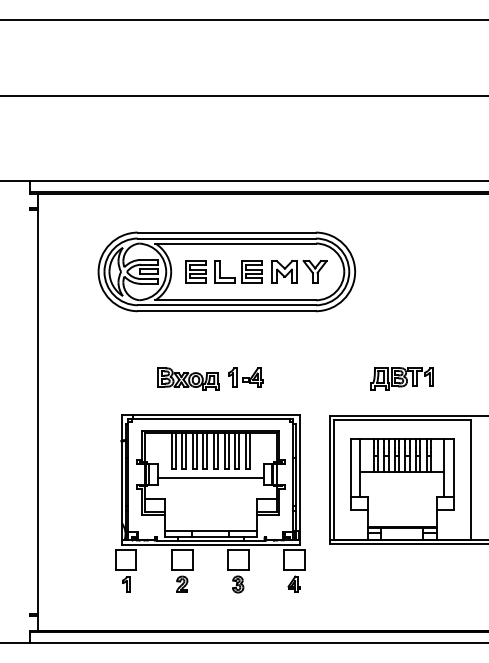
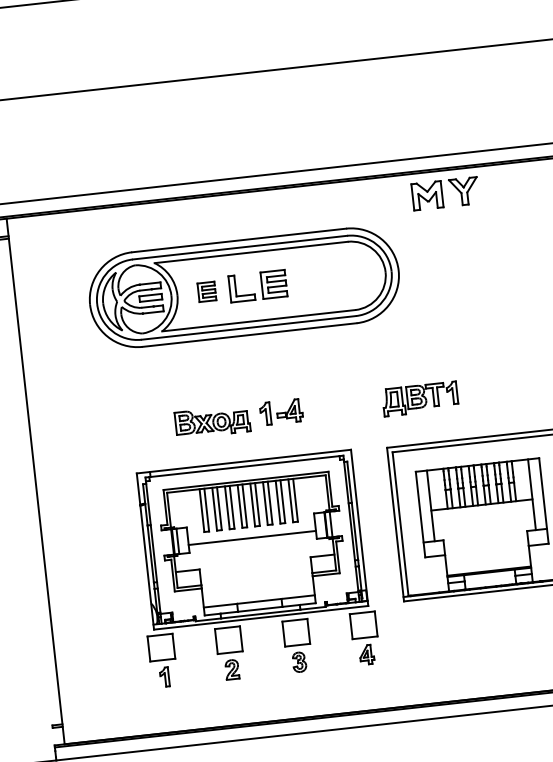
part: (195, 271) -> (206, 291), size x0.7
part: (299, 271) -> (445, 193), moved
part: (401, 378) -> (419, 398), moved

